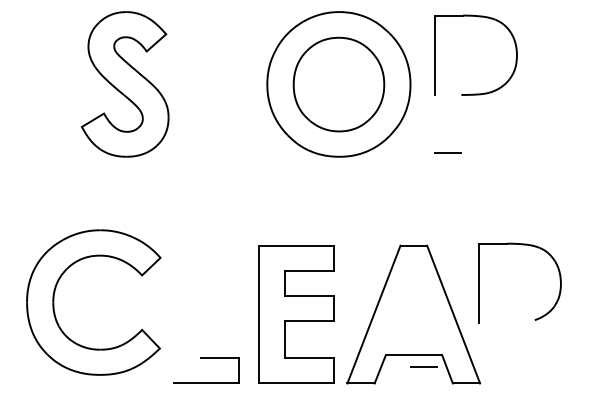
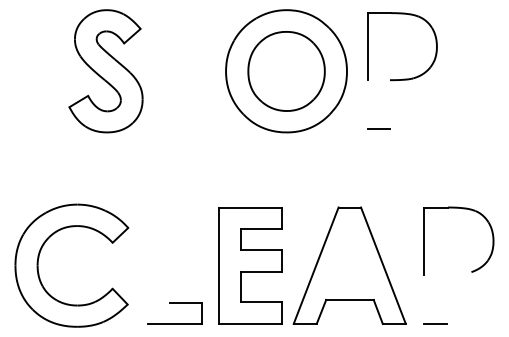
part: (521, 245) -> (460, 209), moved
part: (54, 302) -> (38, 265), moved
line: (423, 366) -> (434, 323), moved

